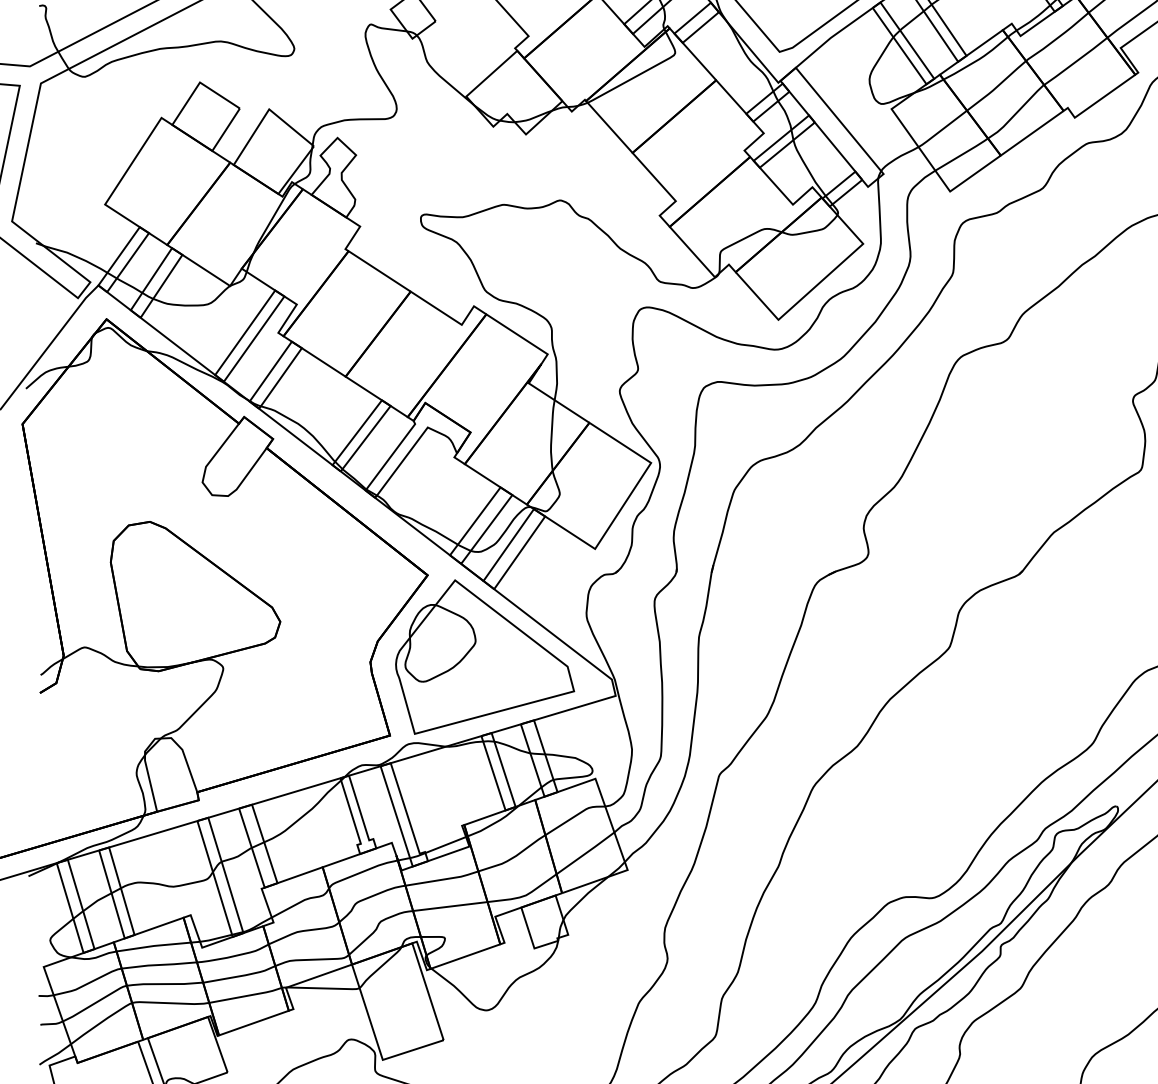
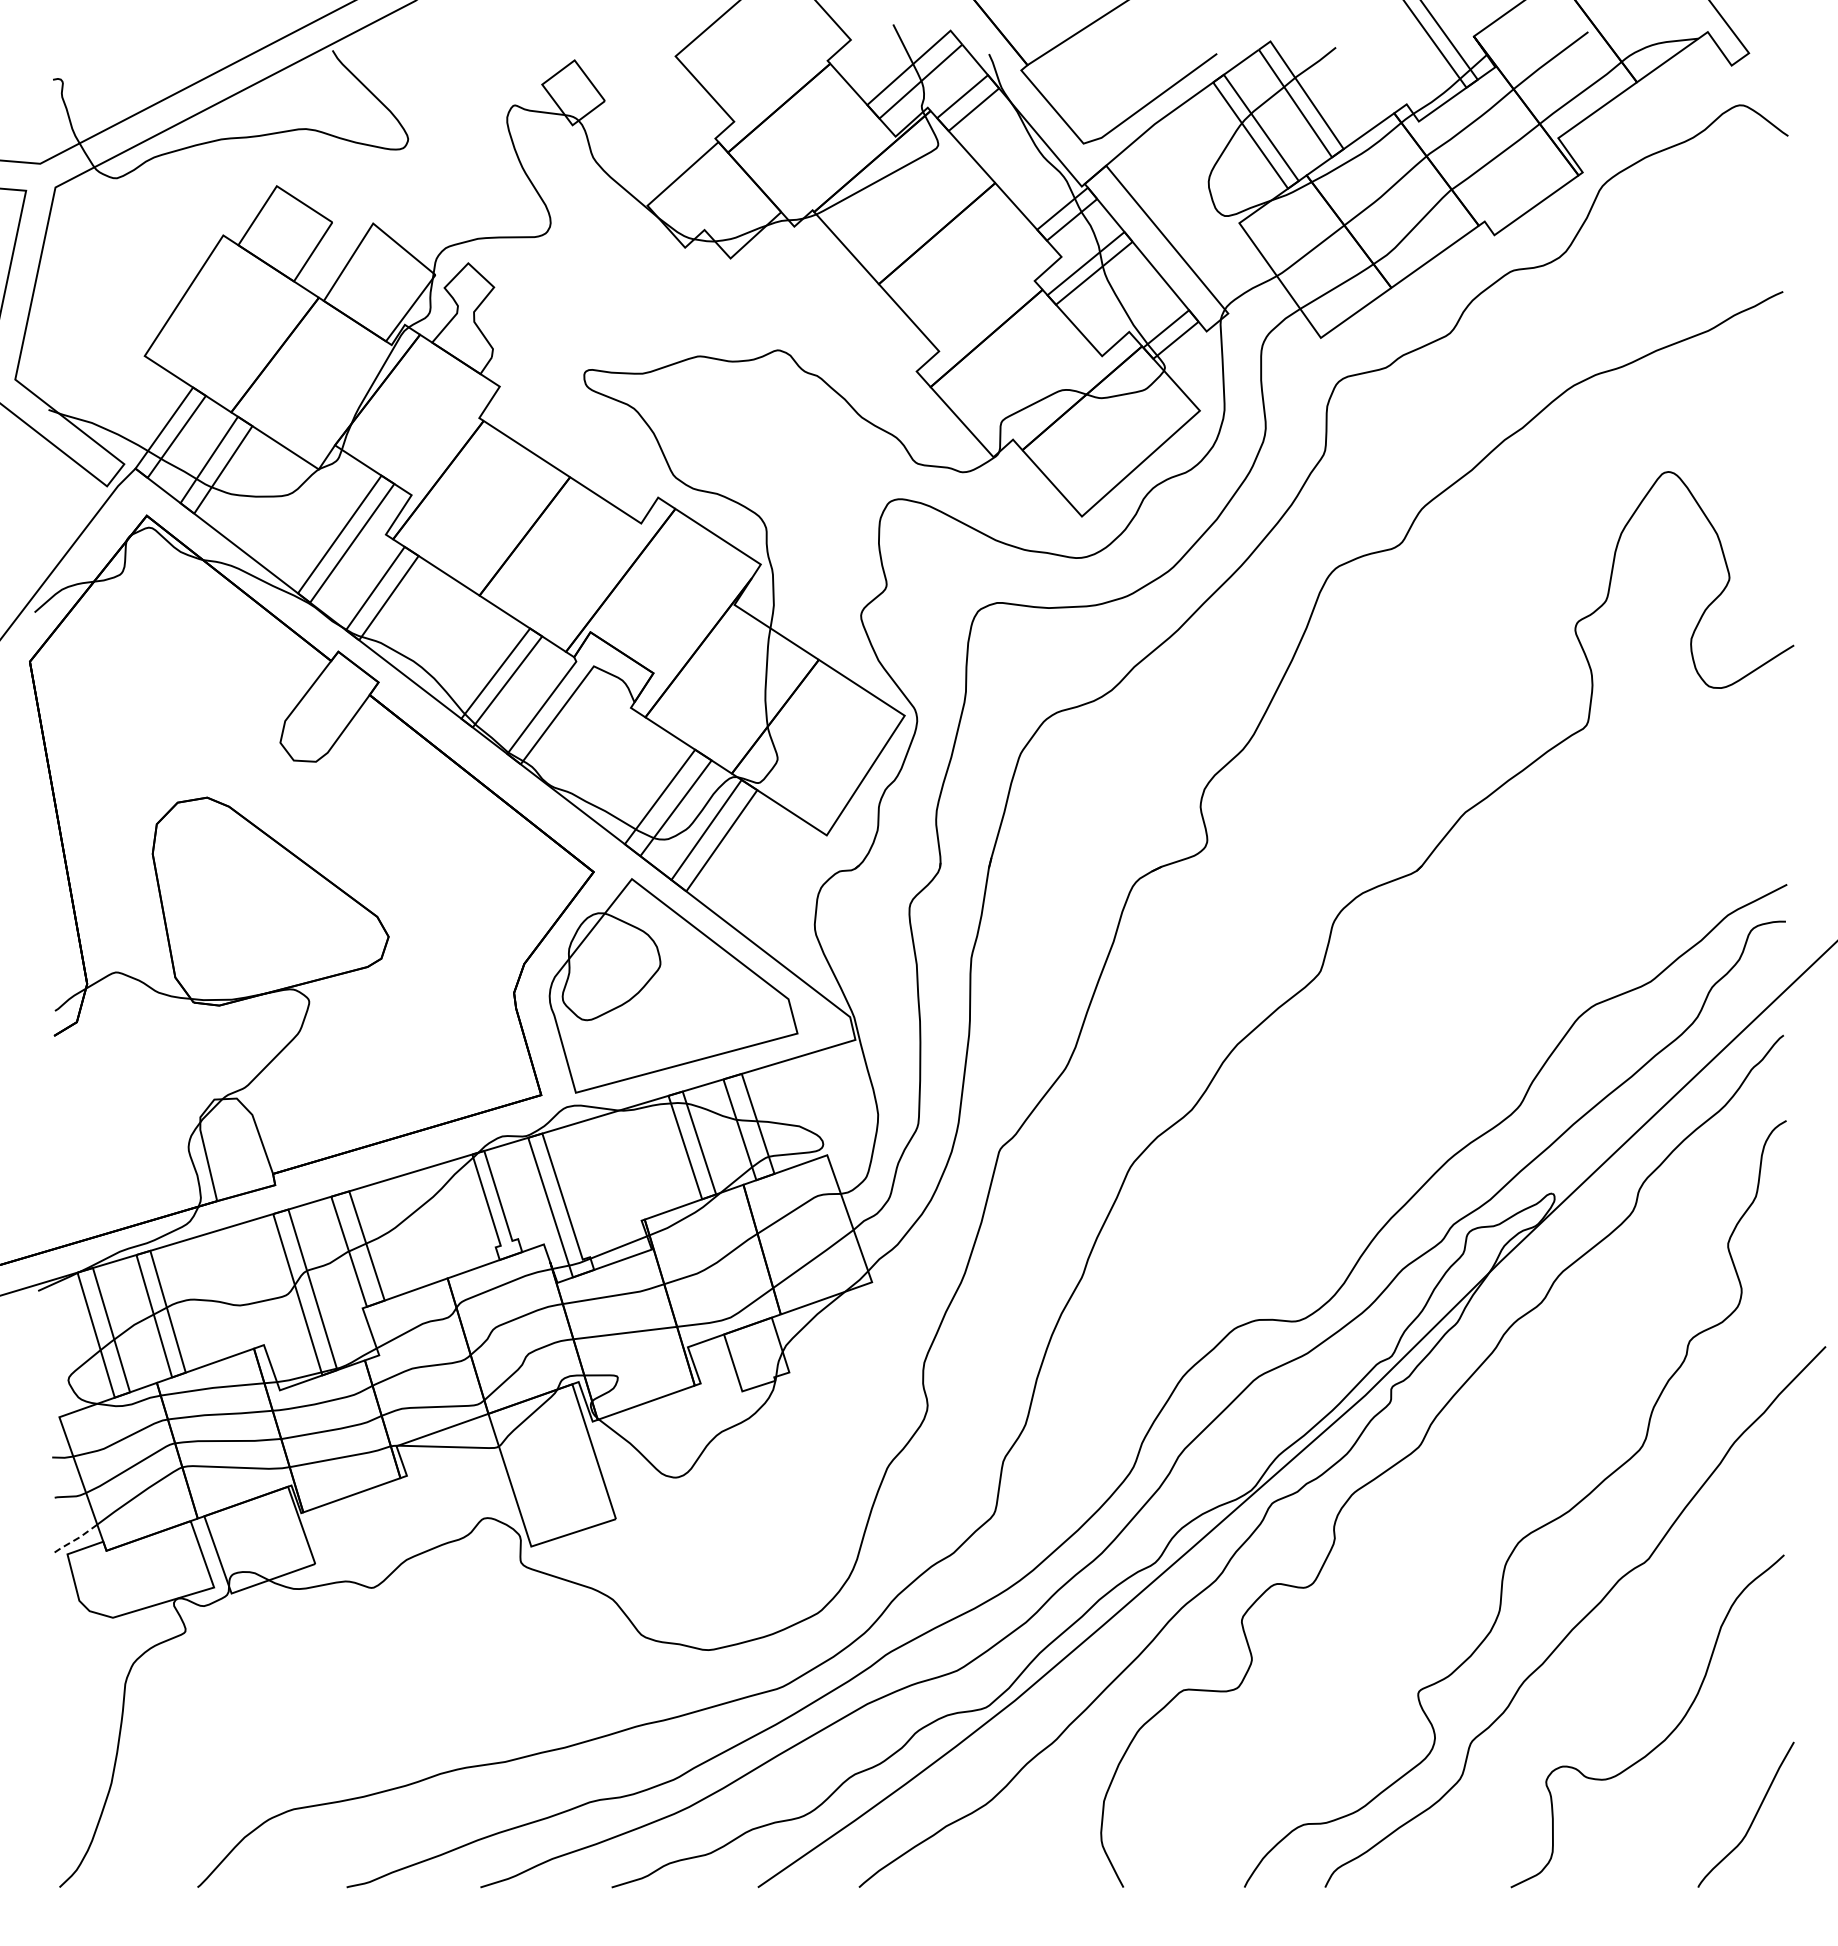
line: (55, 1054) -> (75, 1539), solid -> dashed

